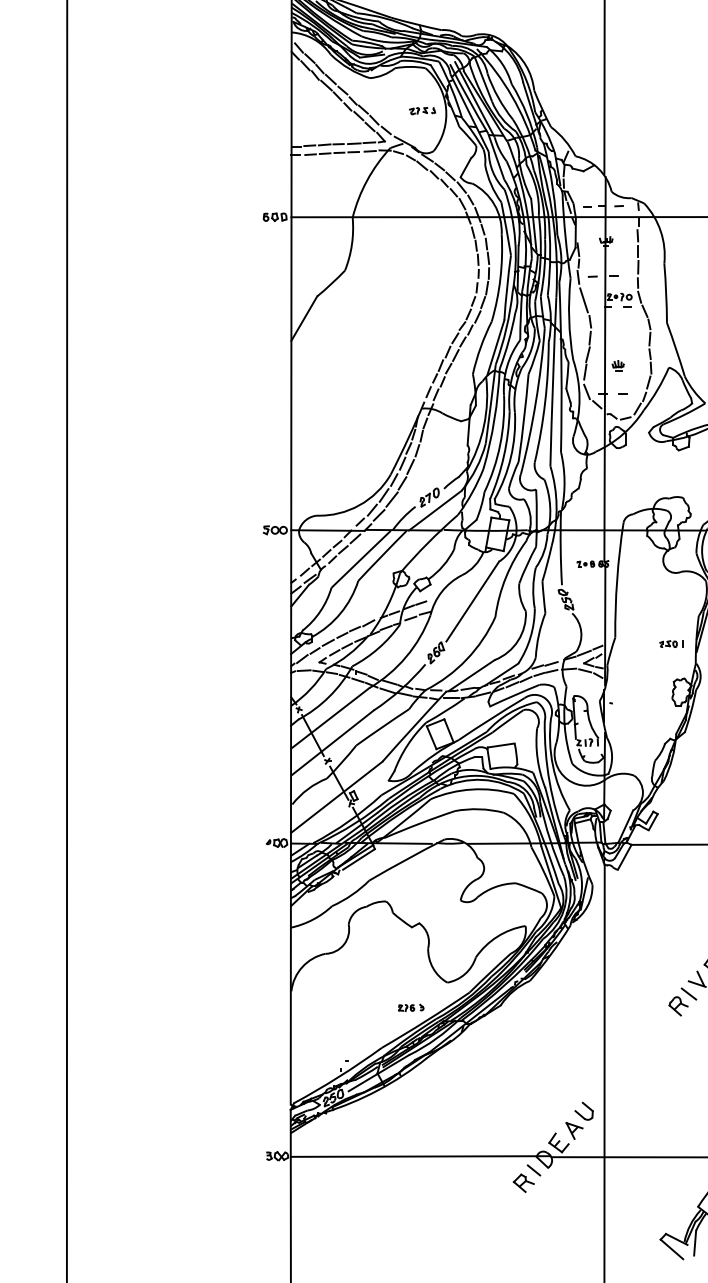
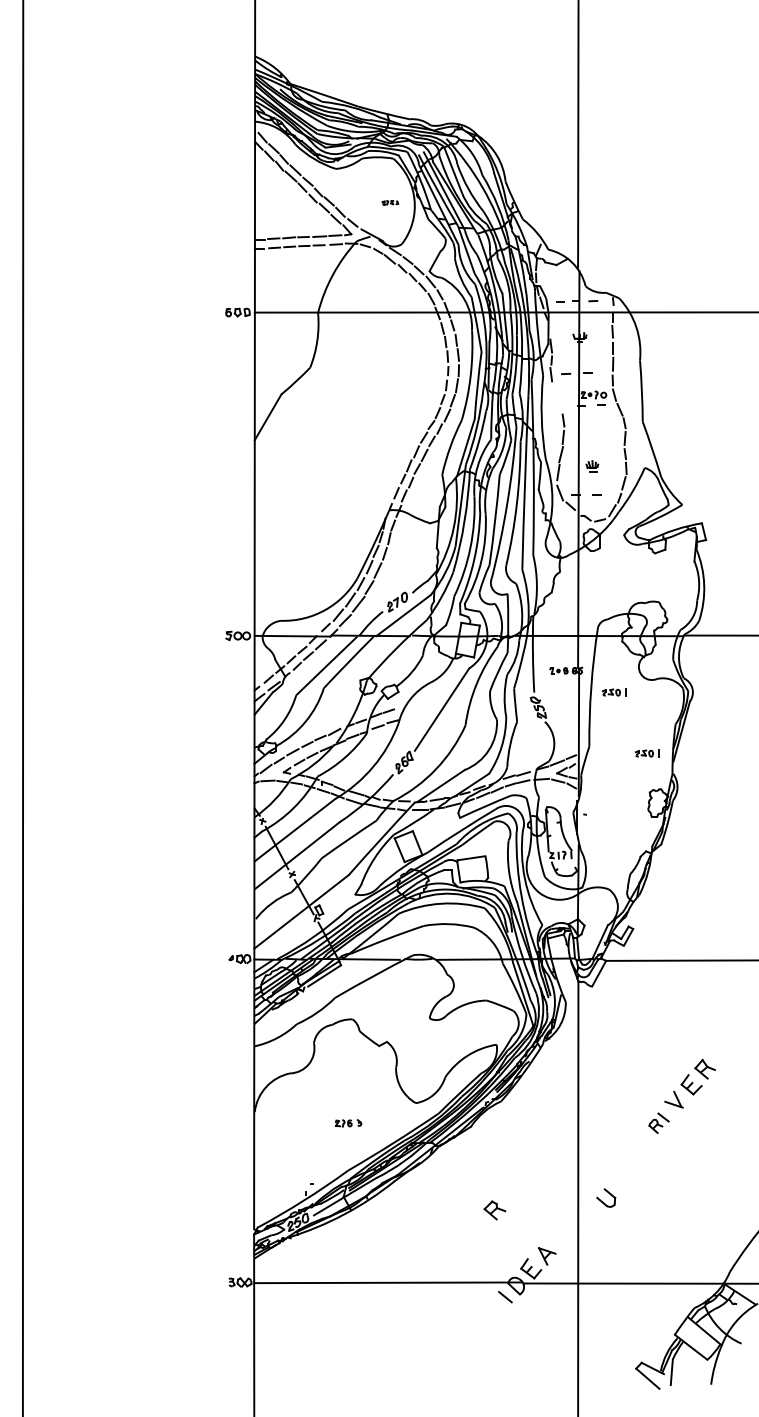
part: (422, 110) -> (390, 202), size x0.6
line: (583, 300) -> (556, 398), removed
part: (639, 585) -> (614, 692), added
part: (682, 1002) -> (658, 1123), size x0.7
part: (411, 1008) -> (348, 1123), moved
part: (584, 1110) -> (606, 1197), moved
part: (523, 1183) -> (494, 1210), moved

